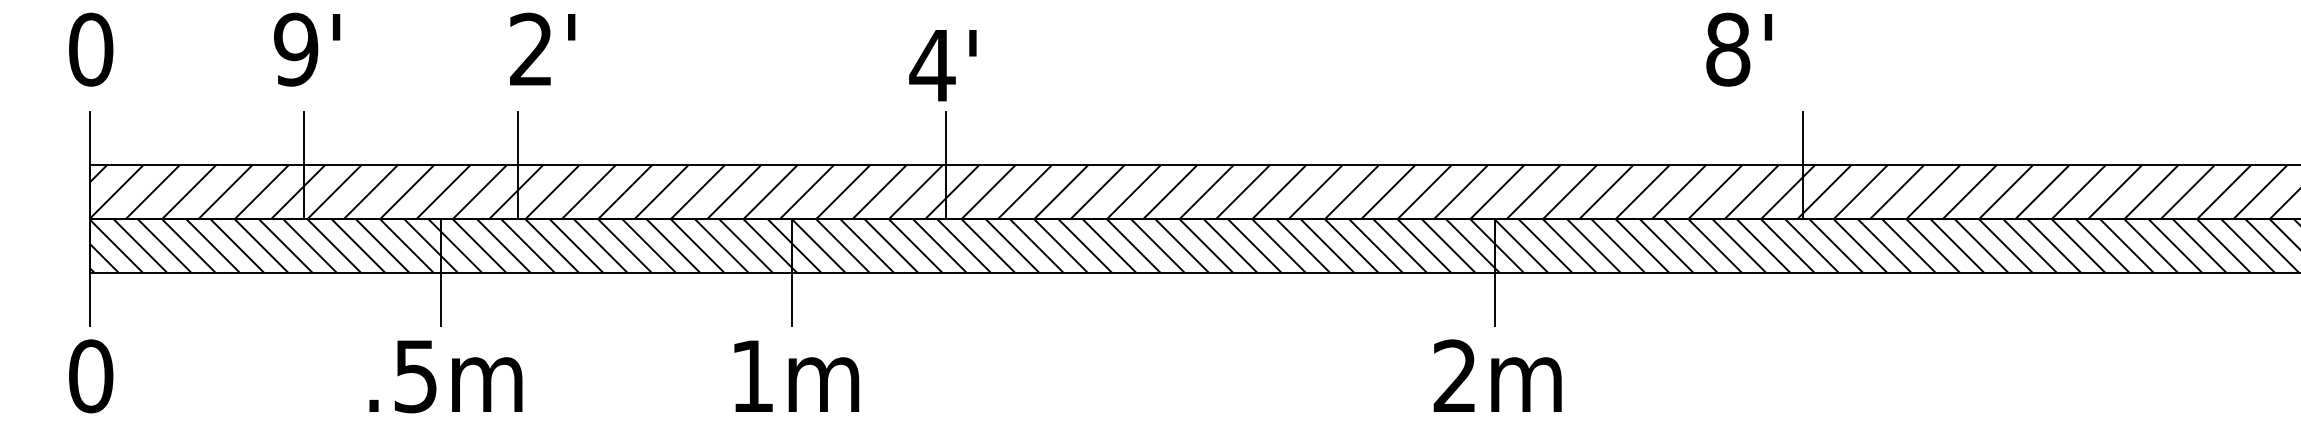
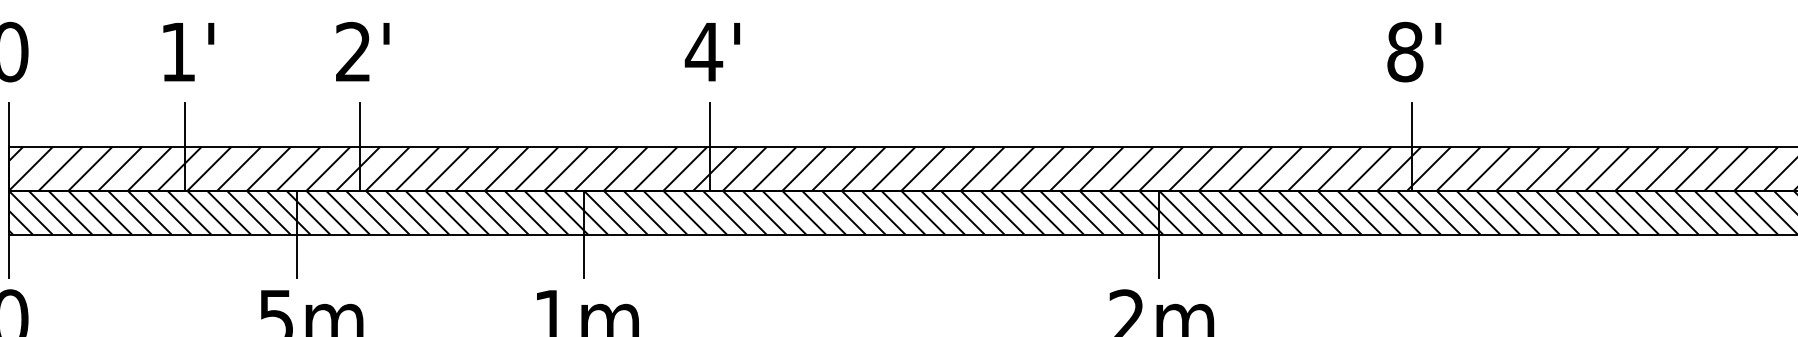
text: (542, 48) -> (362, 51), moved
text: (296, 49) -> (178, 51), 9' -> 1'
text: (1739, 49) -> (1414, 51), moved
text: (942, 65) -> (712, 51), moved

